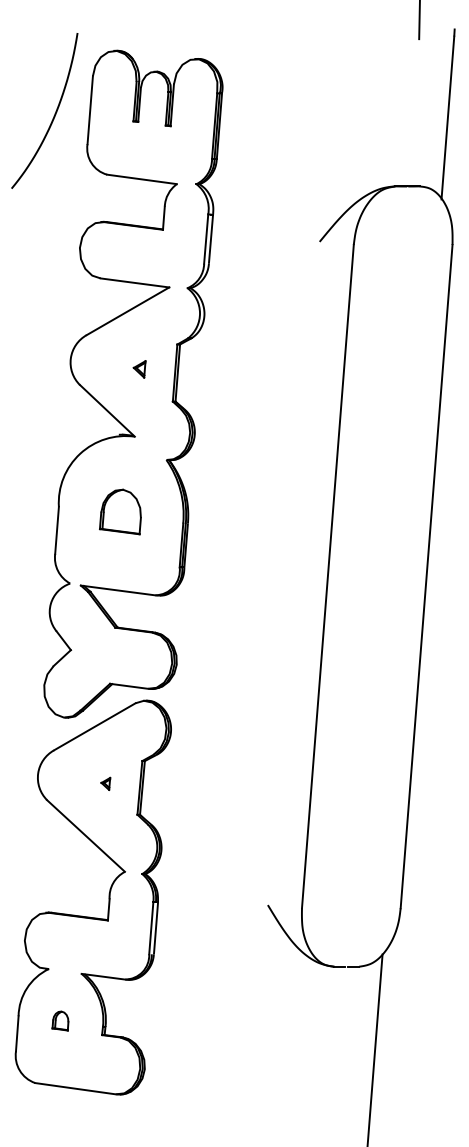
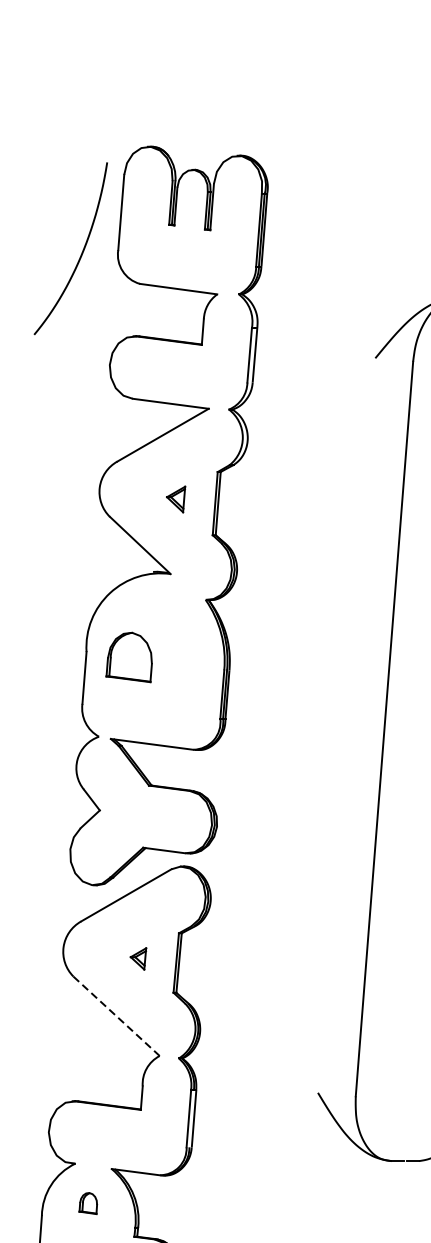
curve: (54, 113) -> (81, 251), moved
part: (139, 369) -> (175, 499), size x1.4
part: (120, 511) -> (129, 656), moved
part: (105, 783) -> (138, 958), size x1.6
line: (86, 835) -> (117, 1015), solid -> dashed
part: (60, 1020) -> (88, 1202), moved

